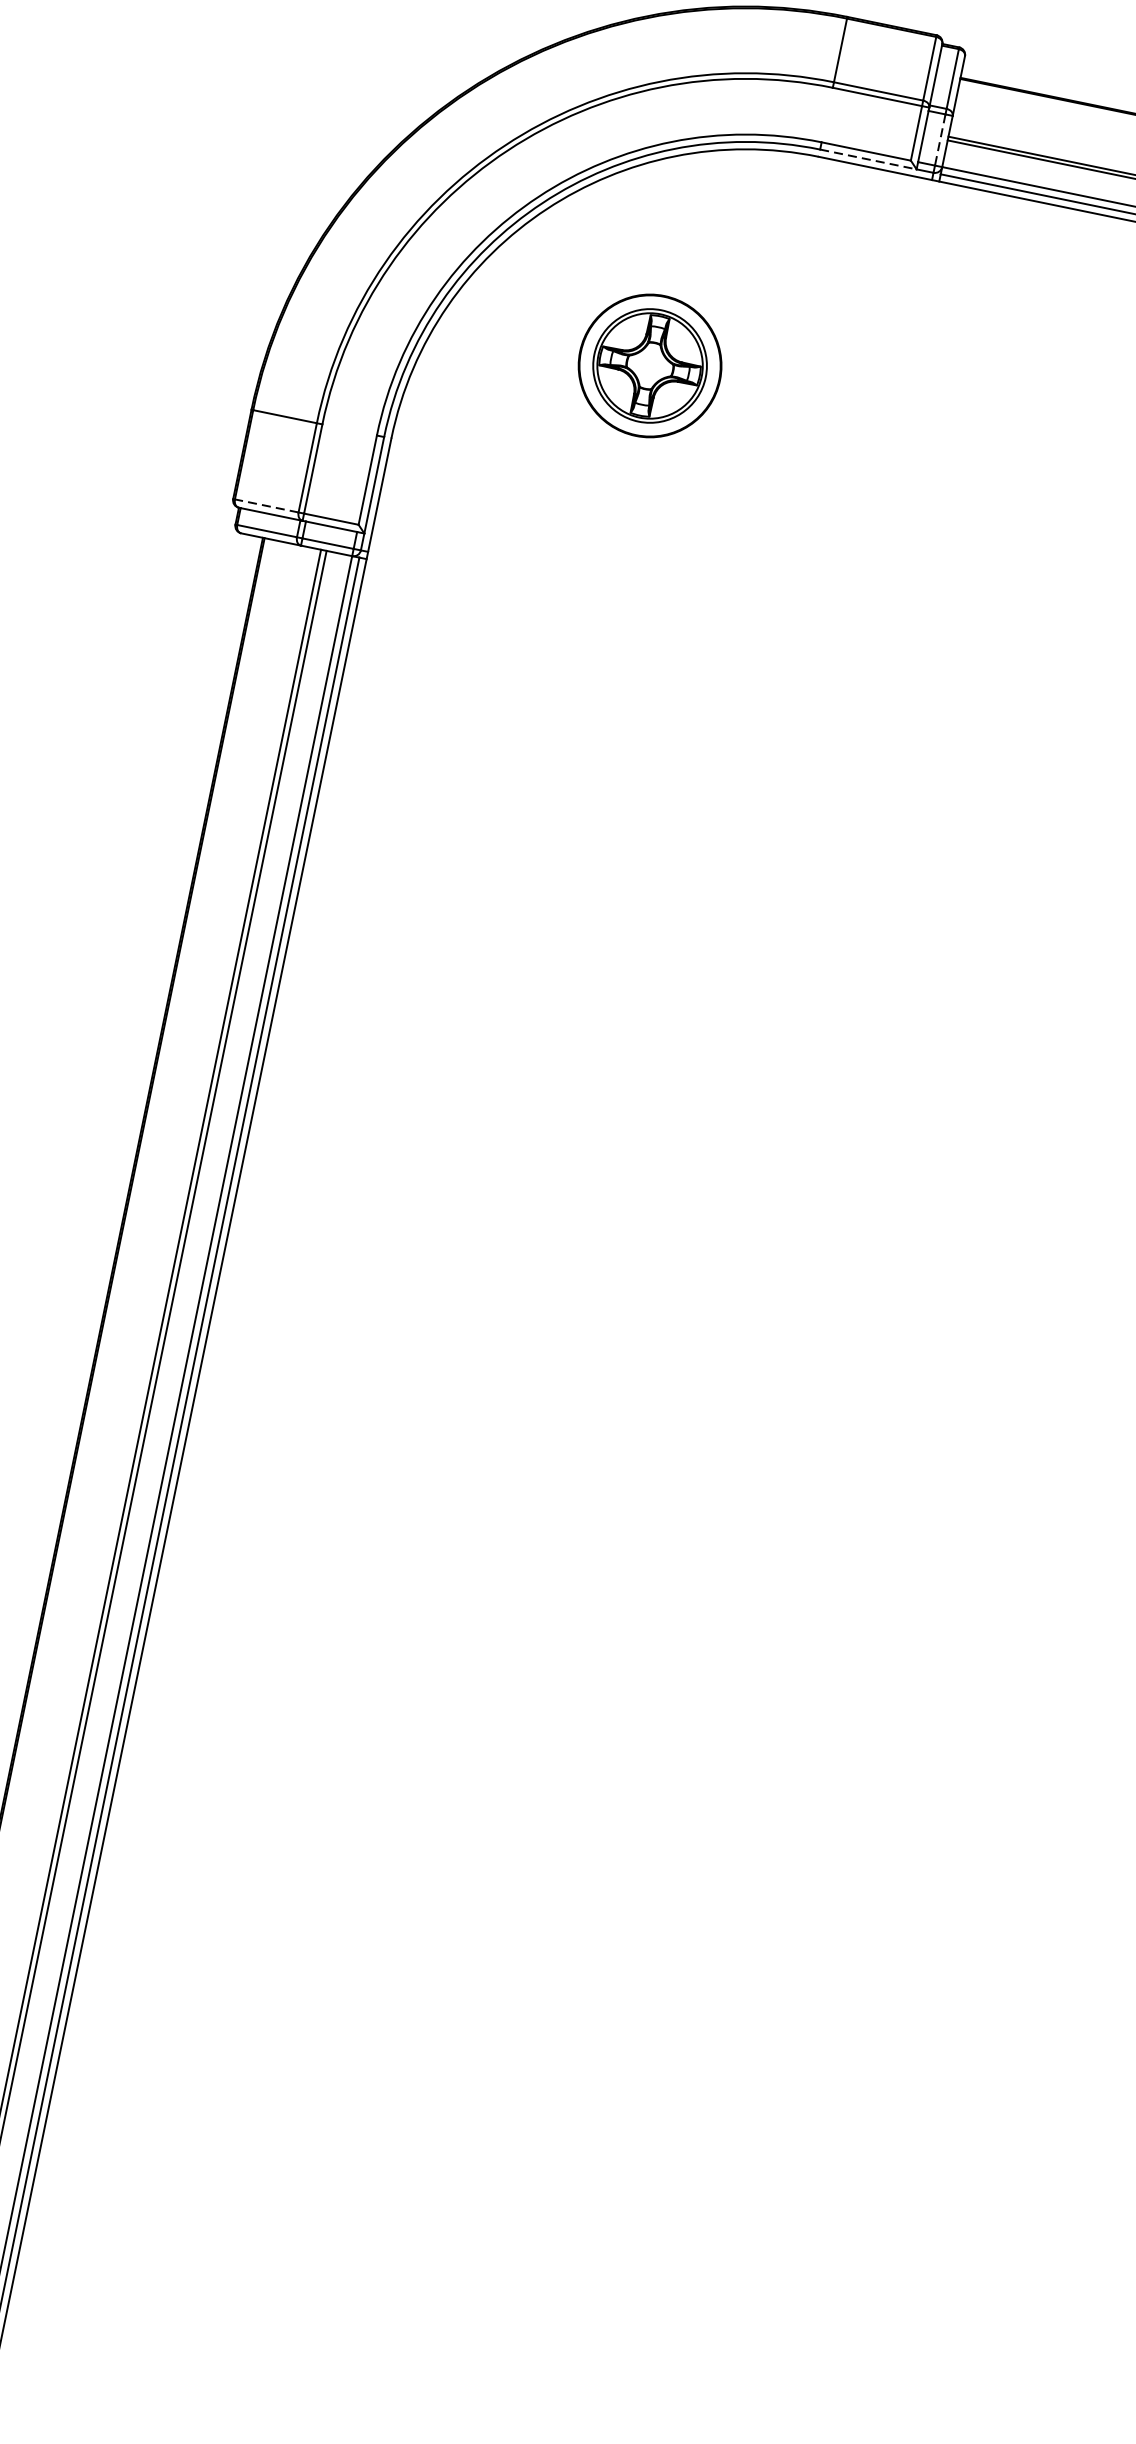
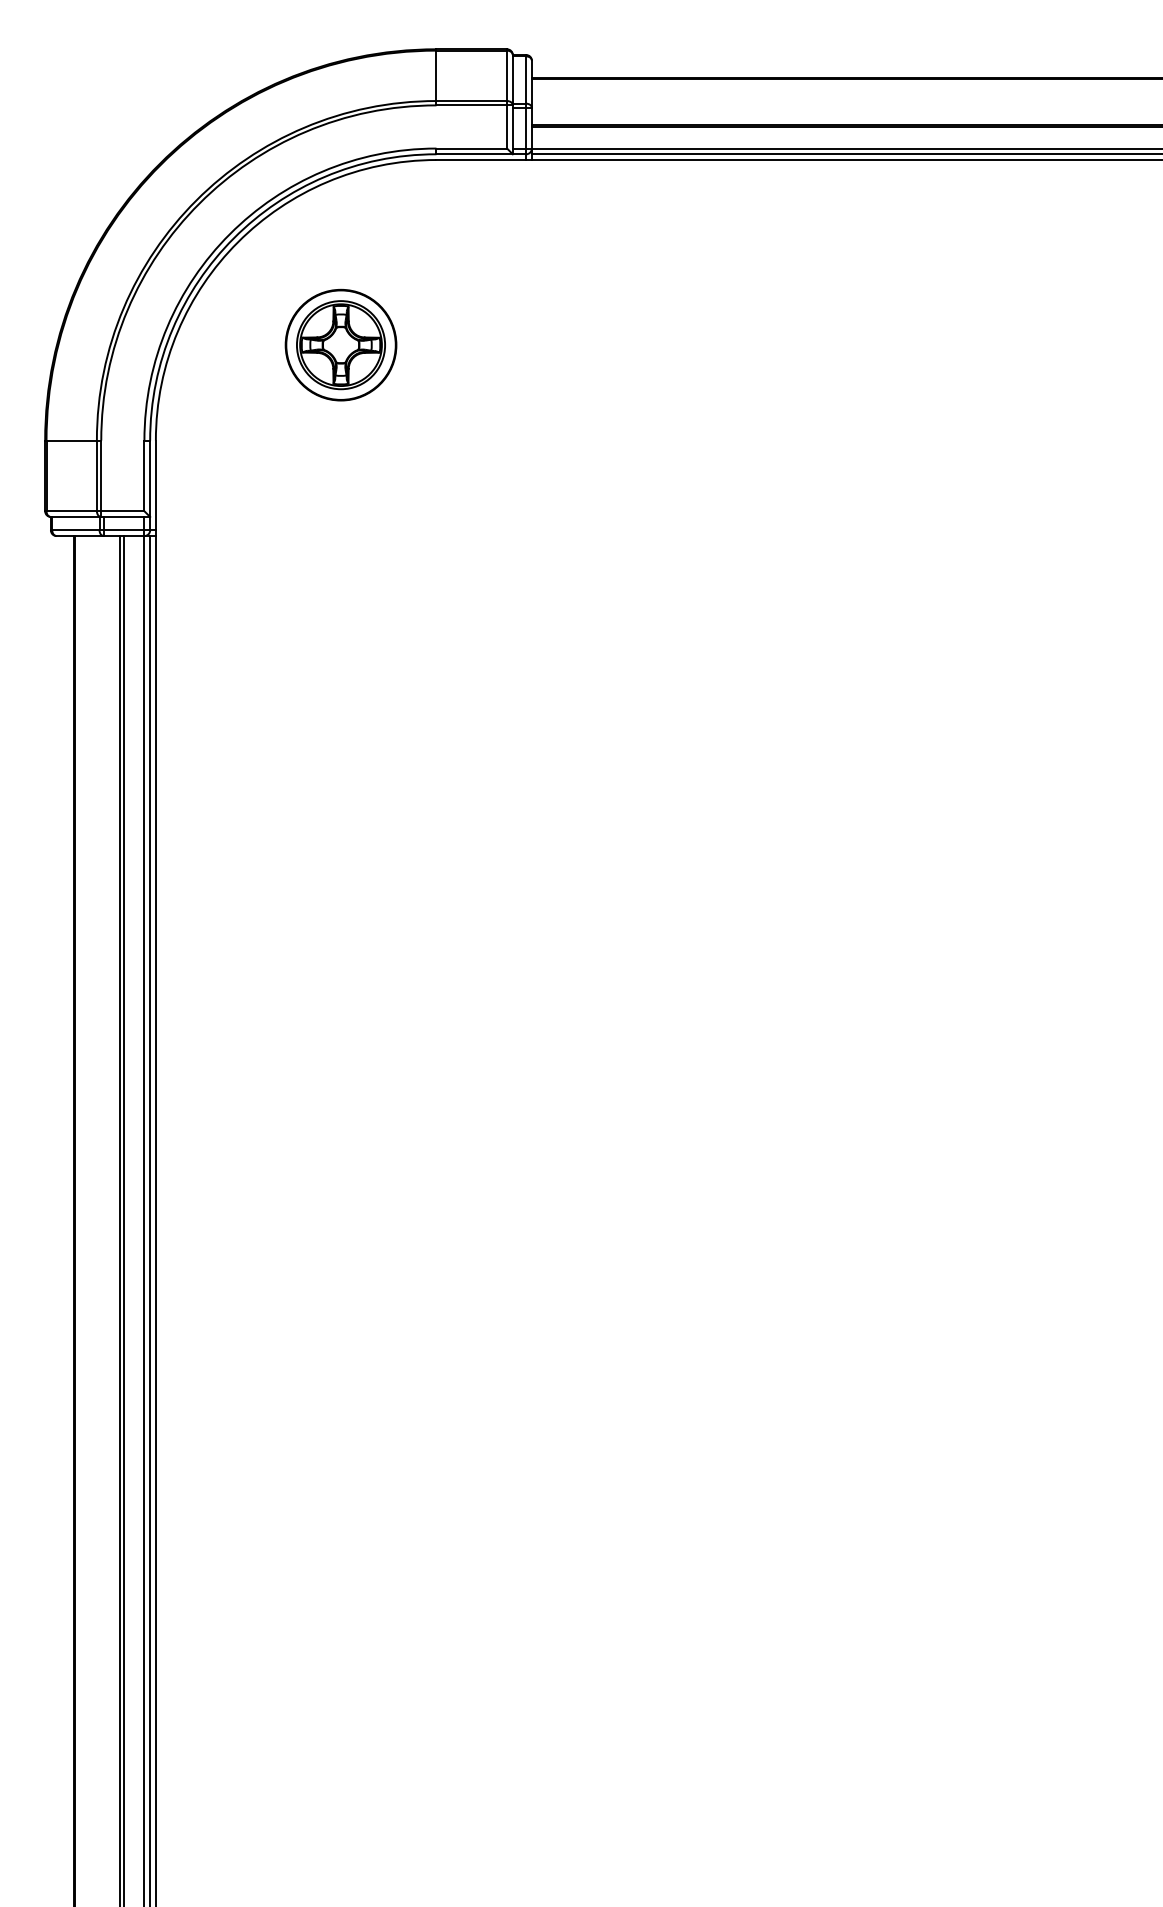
line: (940, 140) -> (526, 128), dashed -> solid
line: (869, 159) -> (475, 154), dashed -> solid
line: (266, 506) -> (71, 511), dashed -> solid

